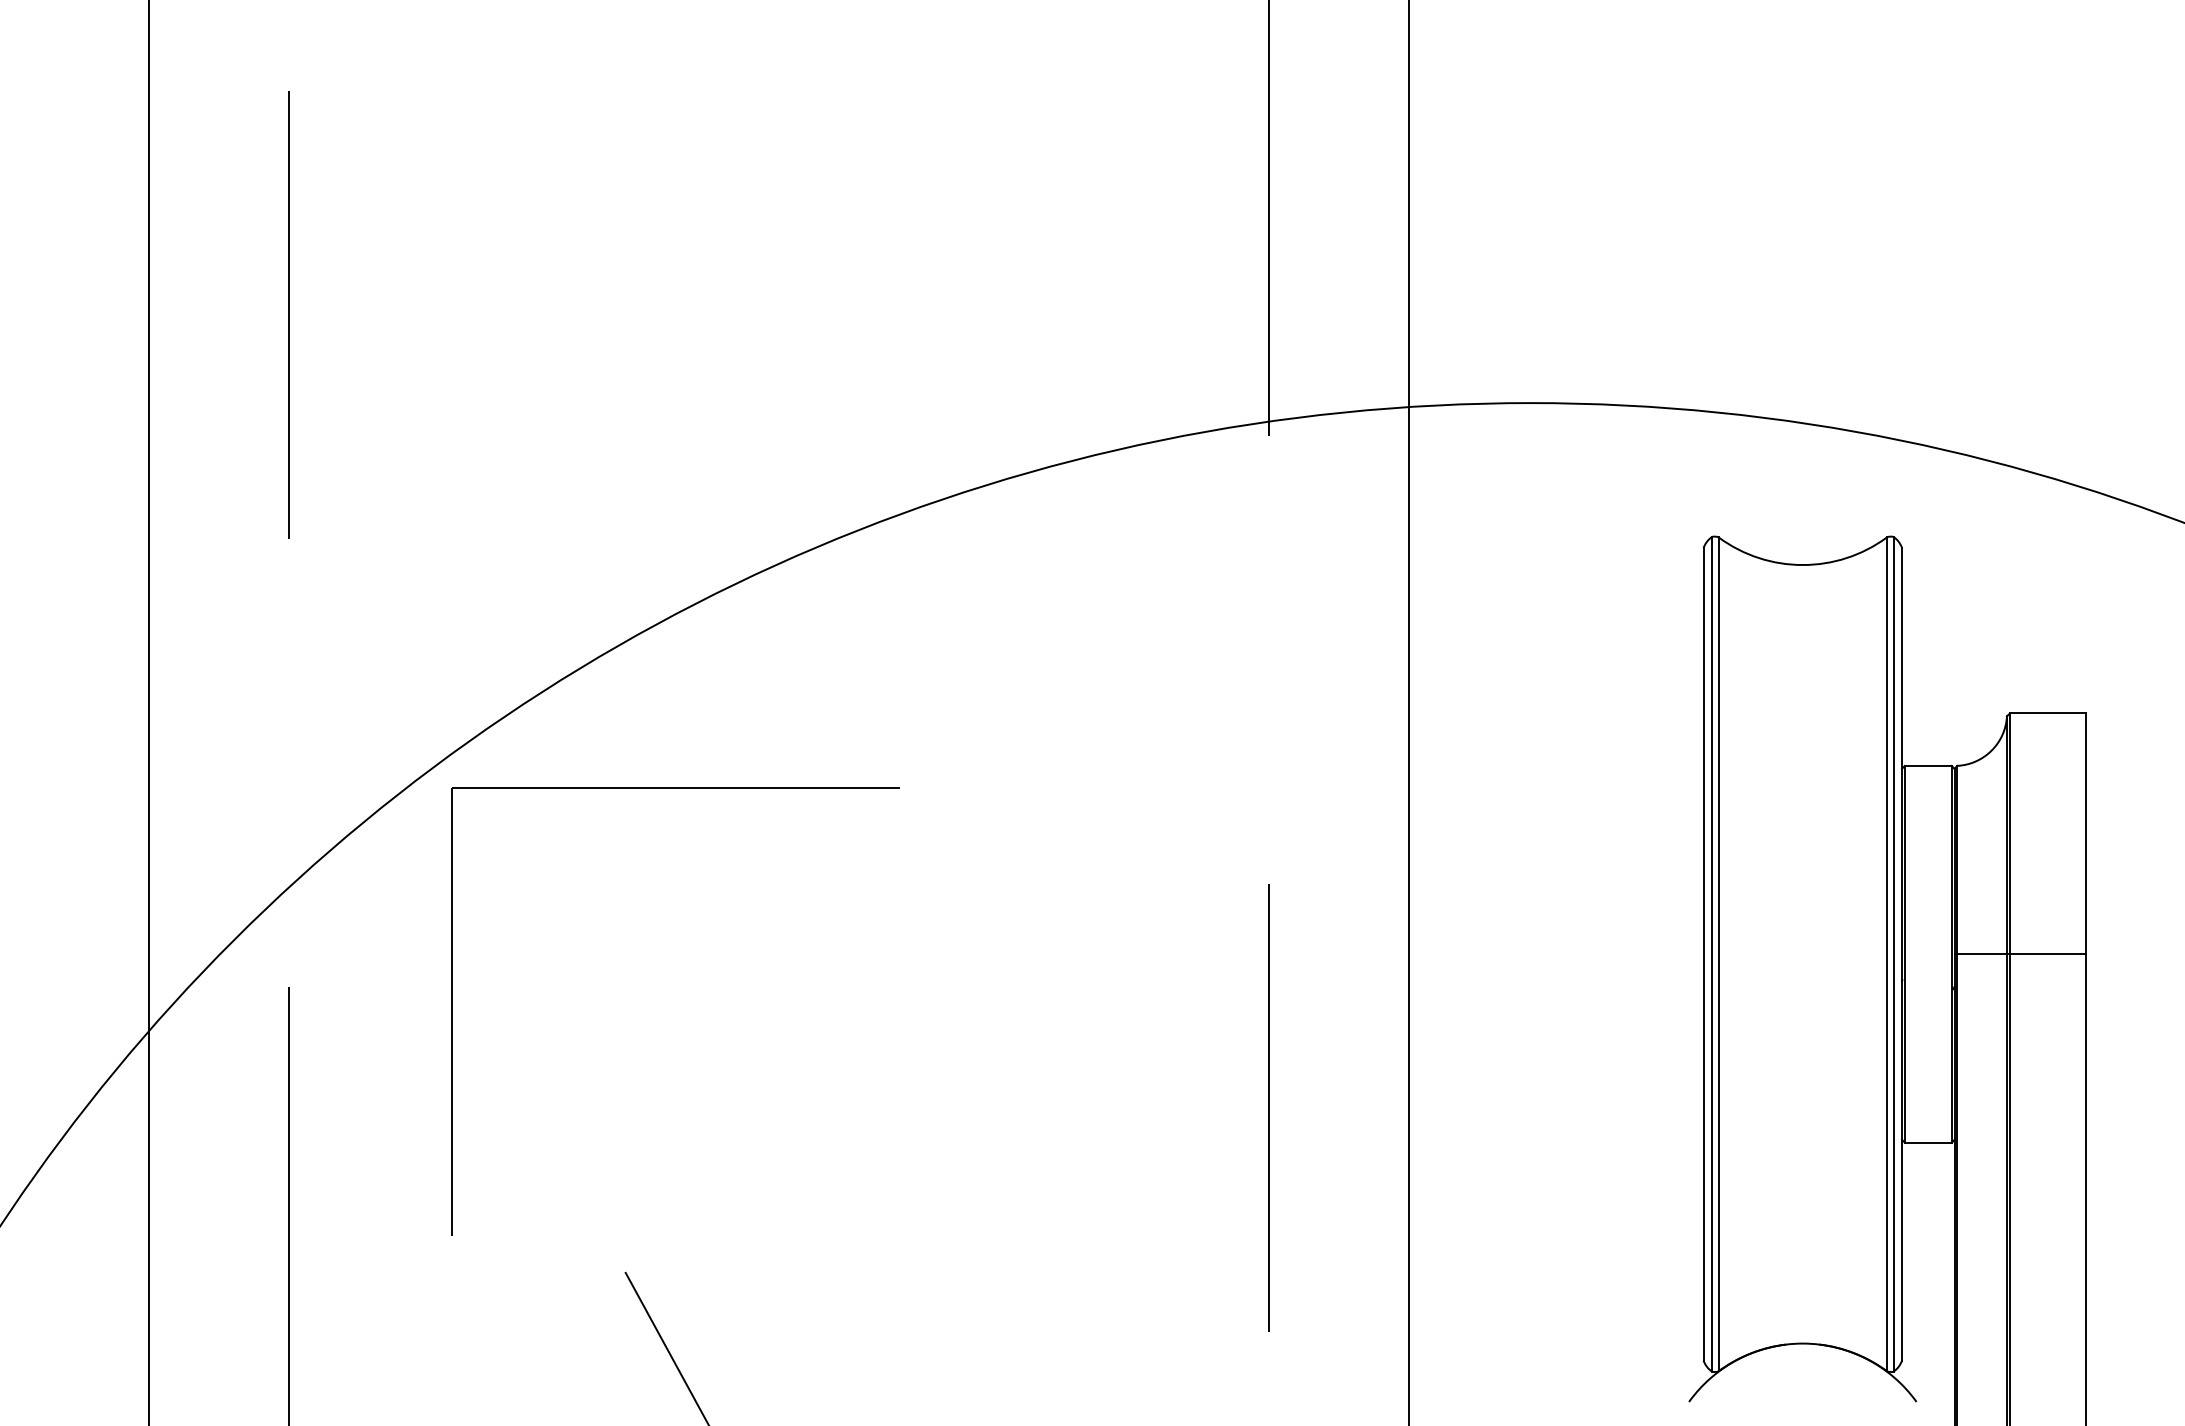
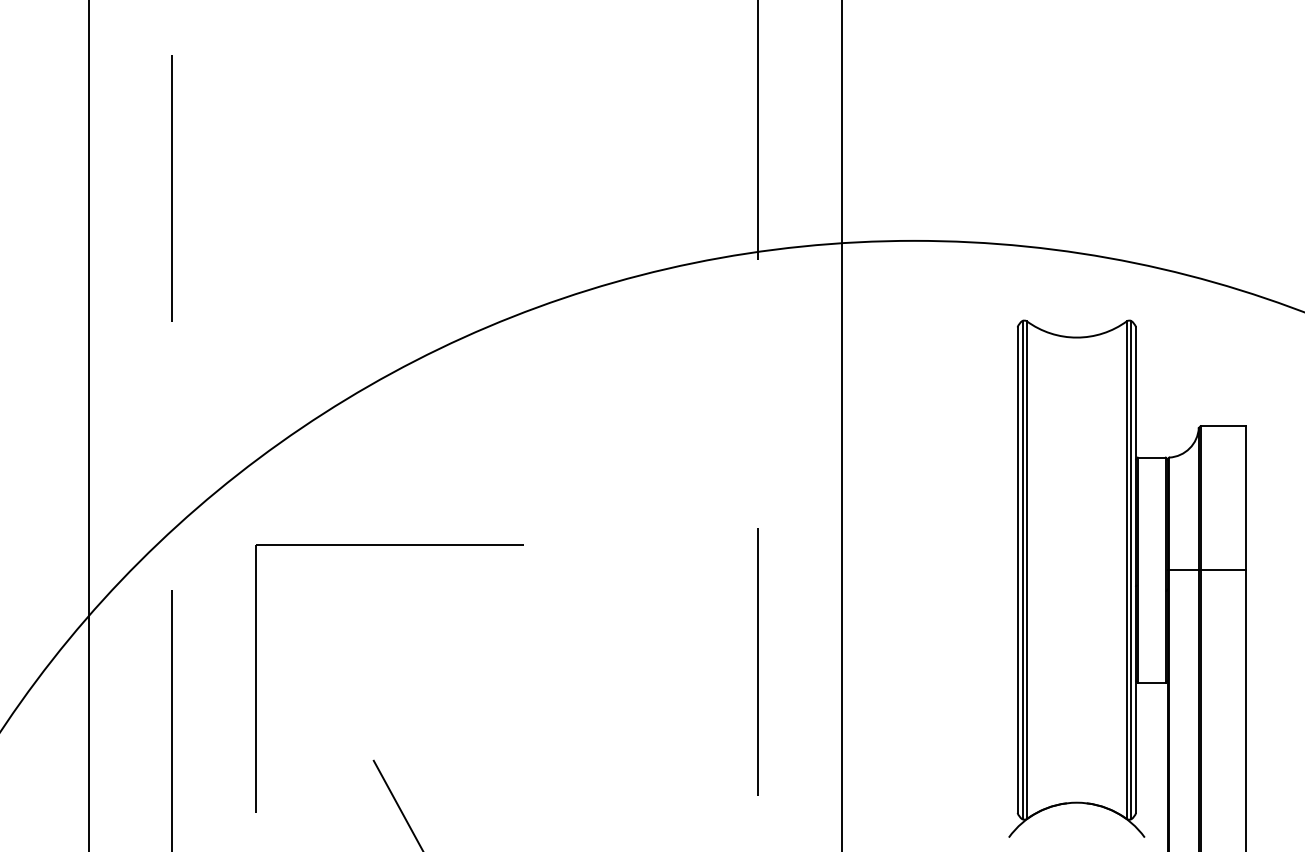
part: (675, 789) -> (389, 545), moved

